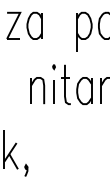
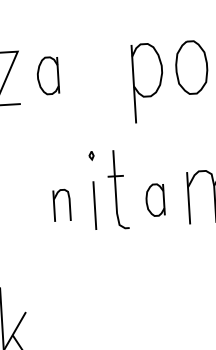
part: (34, 25) -> (47, 75), size x0.7
part: (37, 90) -> (61, 204), size x0.6
part: (84, 90) -> (155, 199), size x0.6

